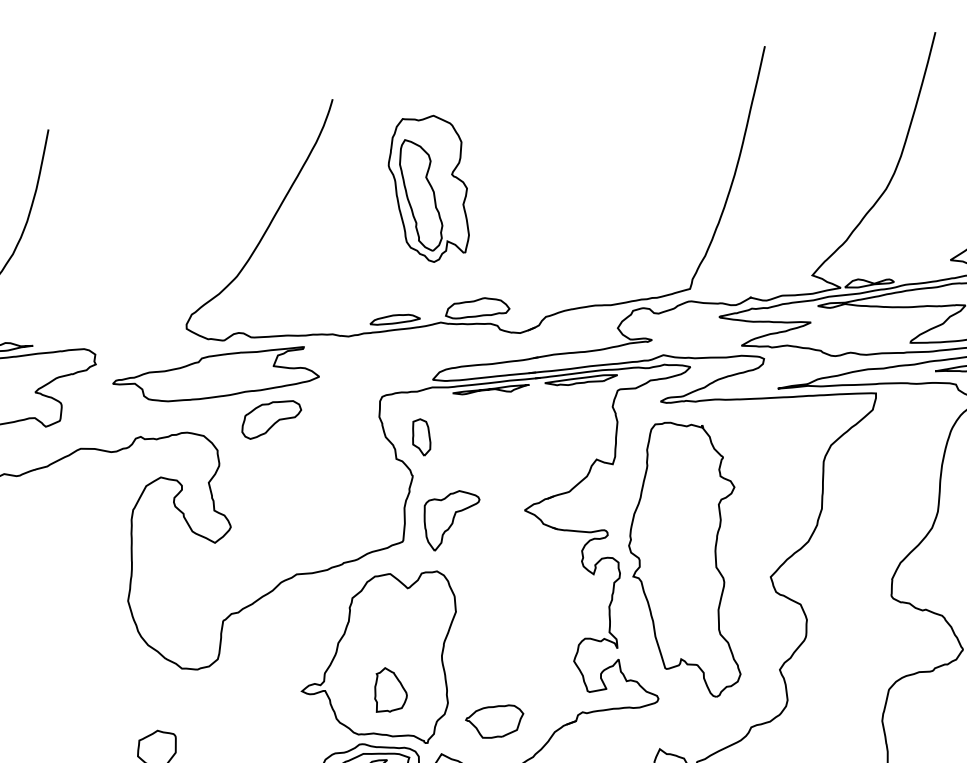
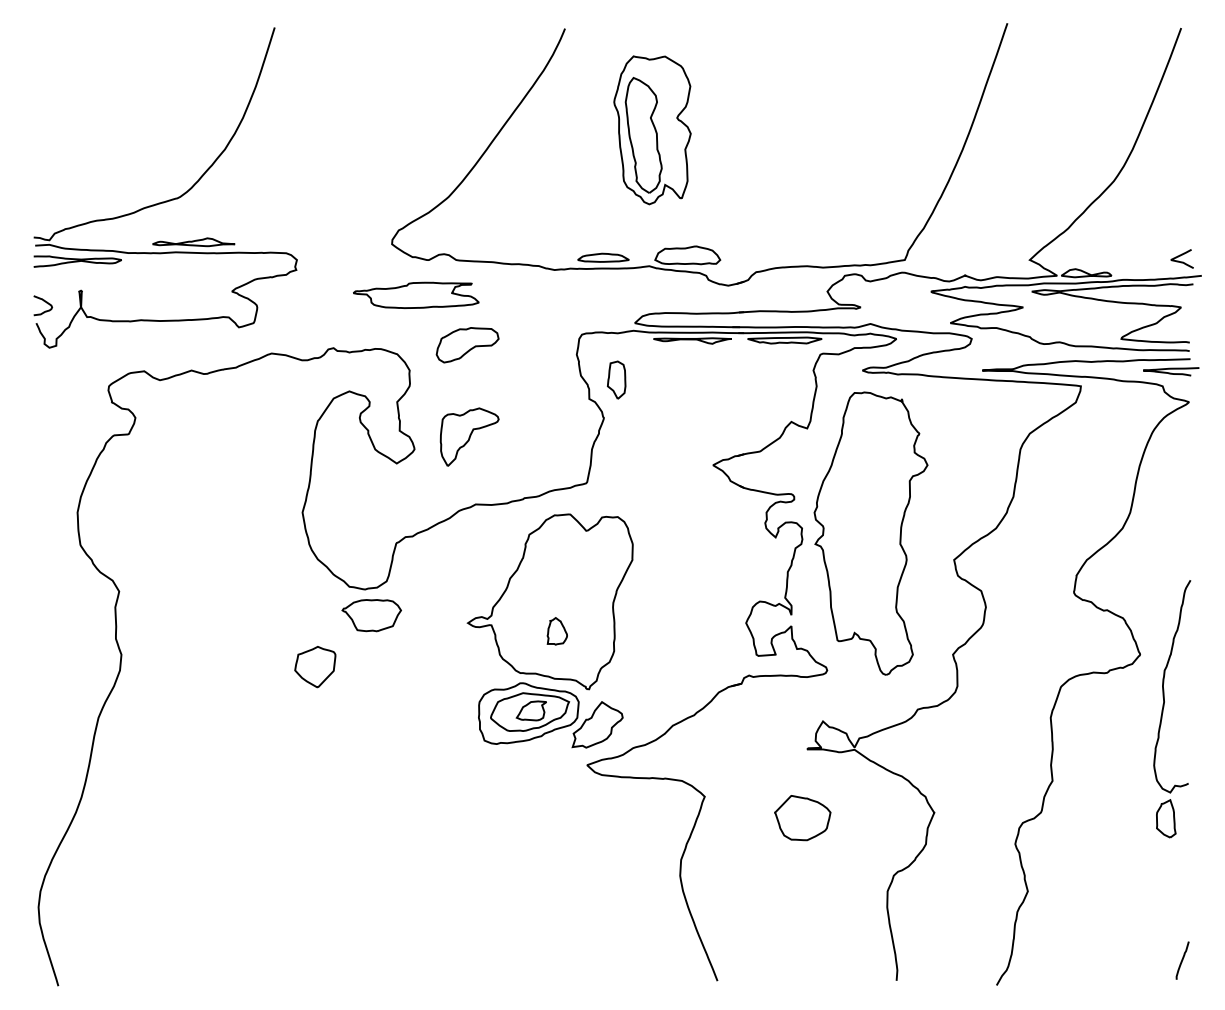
part: (216, 376) -> (416, 295), size x0.6
part: (452, 519) -> (469, 436), moved
part: (390, 689) -> (557, 631), size x0.6
part: (494, 721) -> (371, 615), moved

